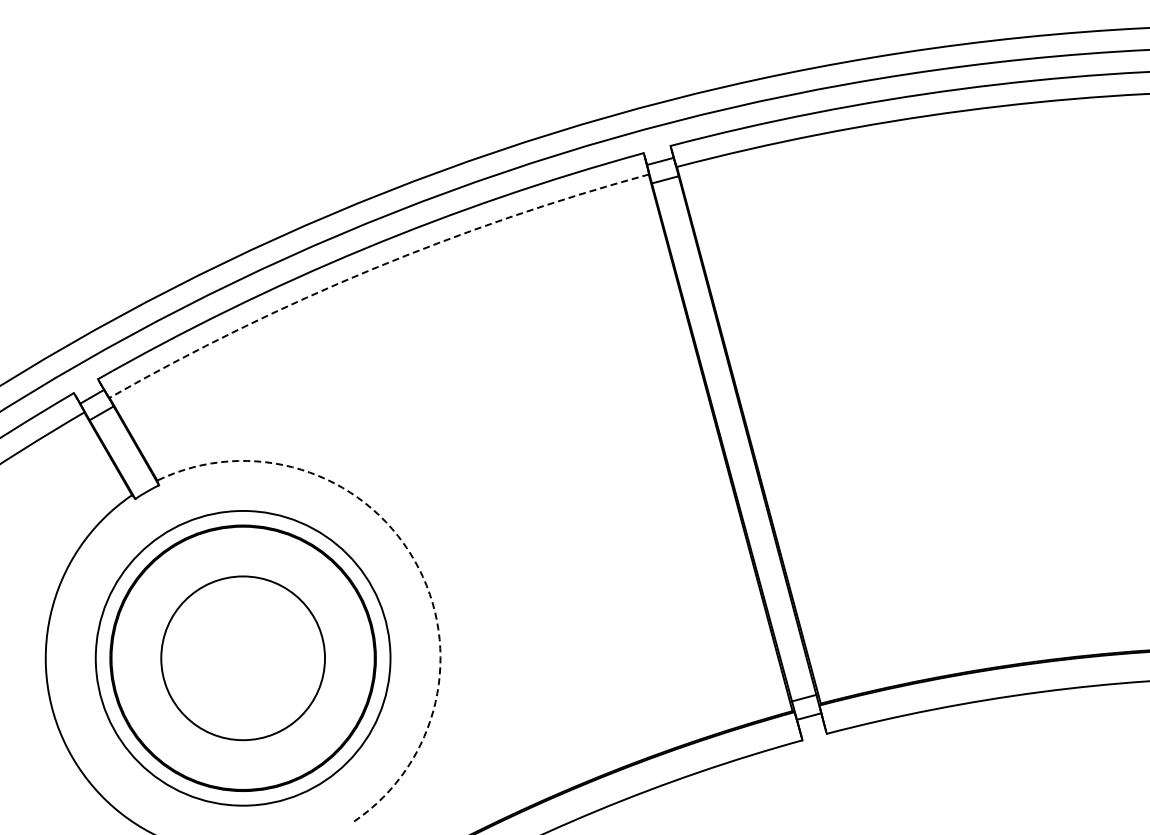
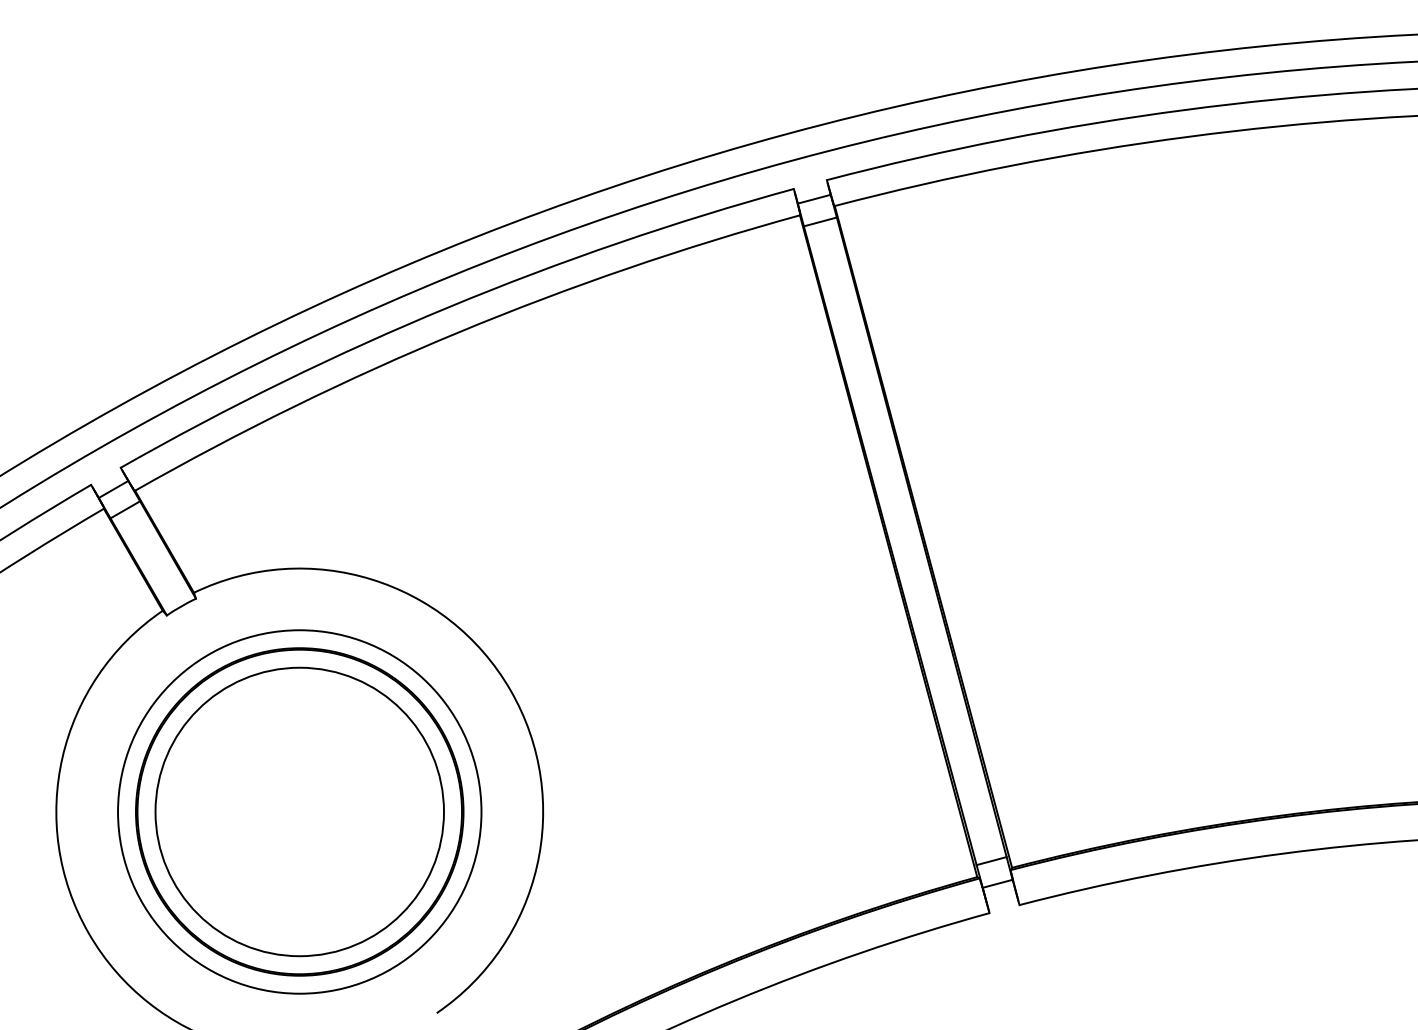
arc: (372, 269) -> (459, 332), dashed -> solid
arc: (414, 559) -> (511, 690), dashed -> solid
circle: (243, 658) -> (300, 812), size x1.43

